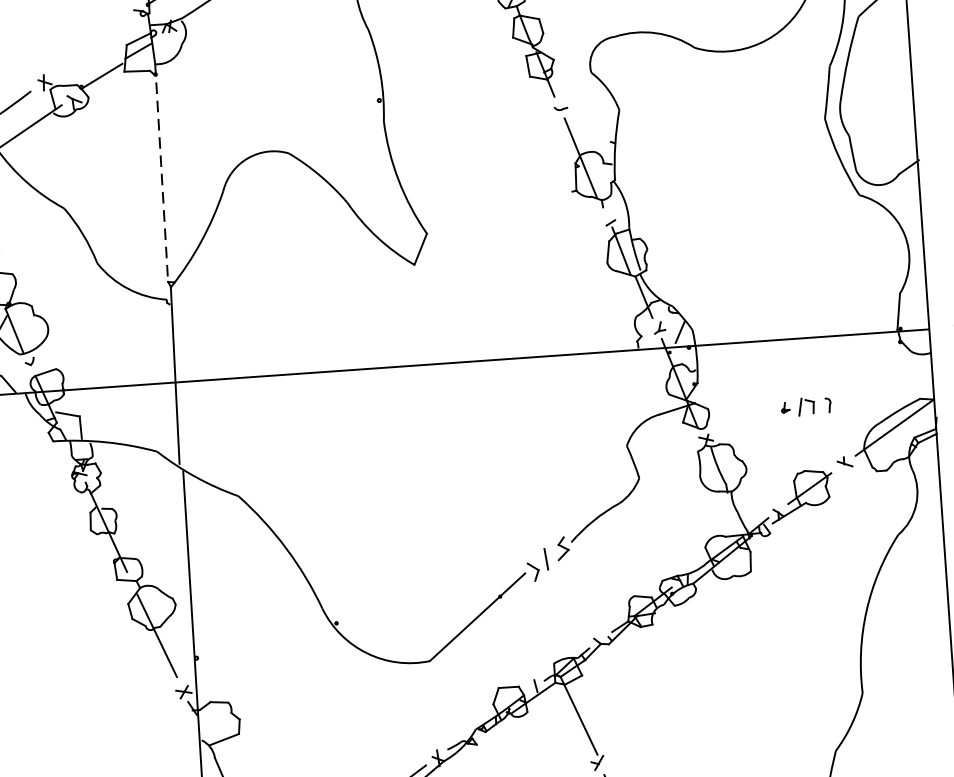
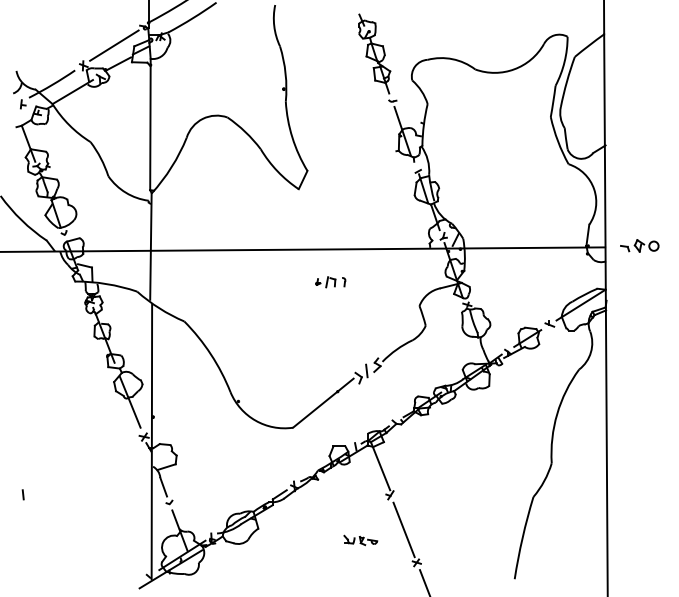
line: (93, 45) -> (114, 45), added
line: (161, 173) -> (150, 124), dashed -> solid
part: (805, 407) -> (330, 282), moved

